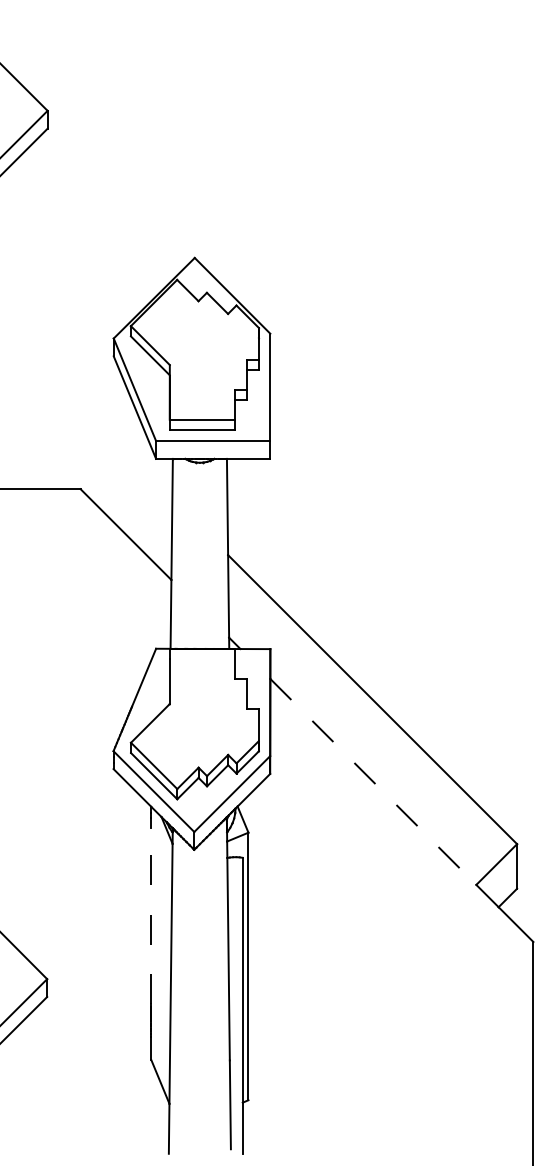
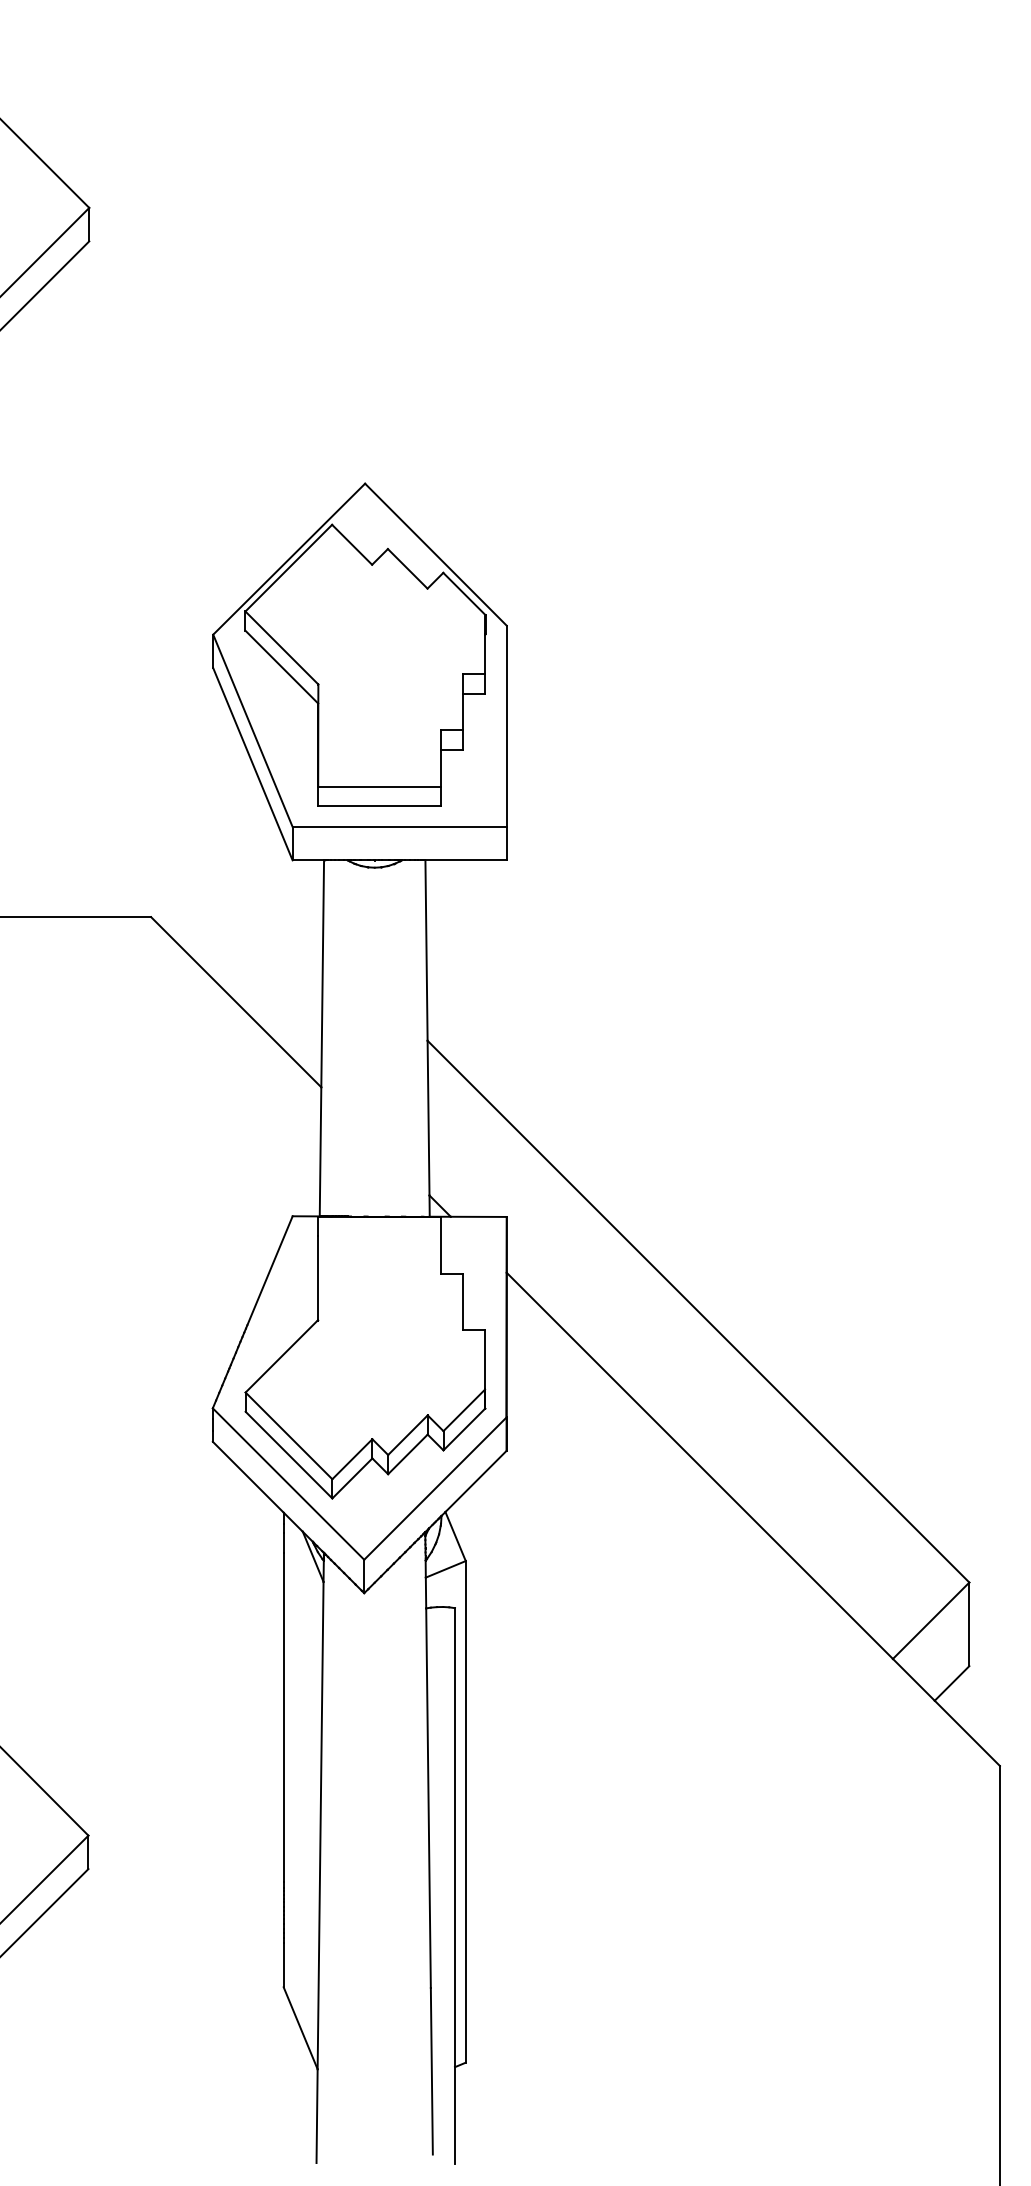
line: (373, 781) -> (700, 1465), dashed -> solid
line: (151, 916) -> (283, 1718), dashed -> solid

